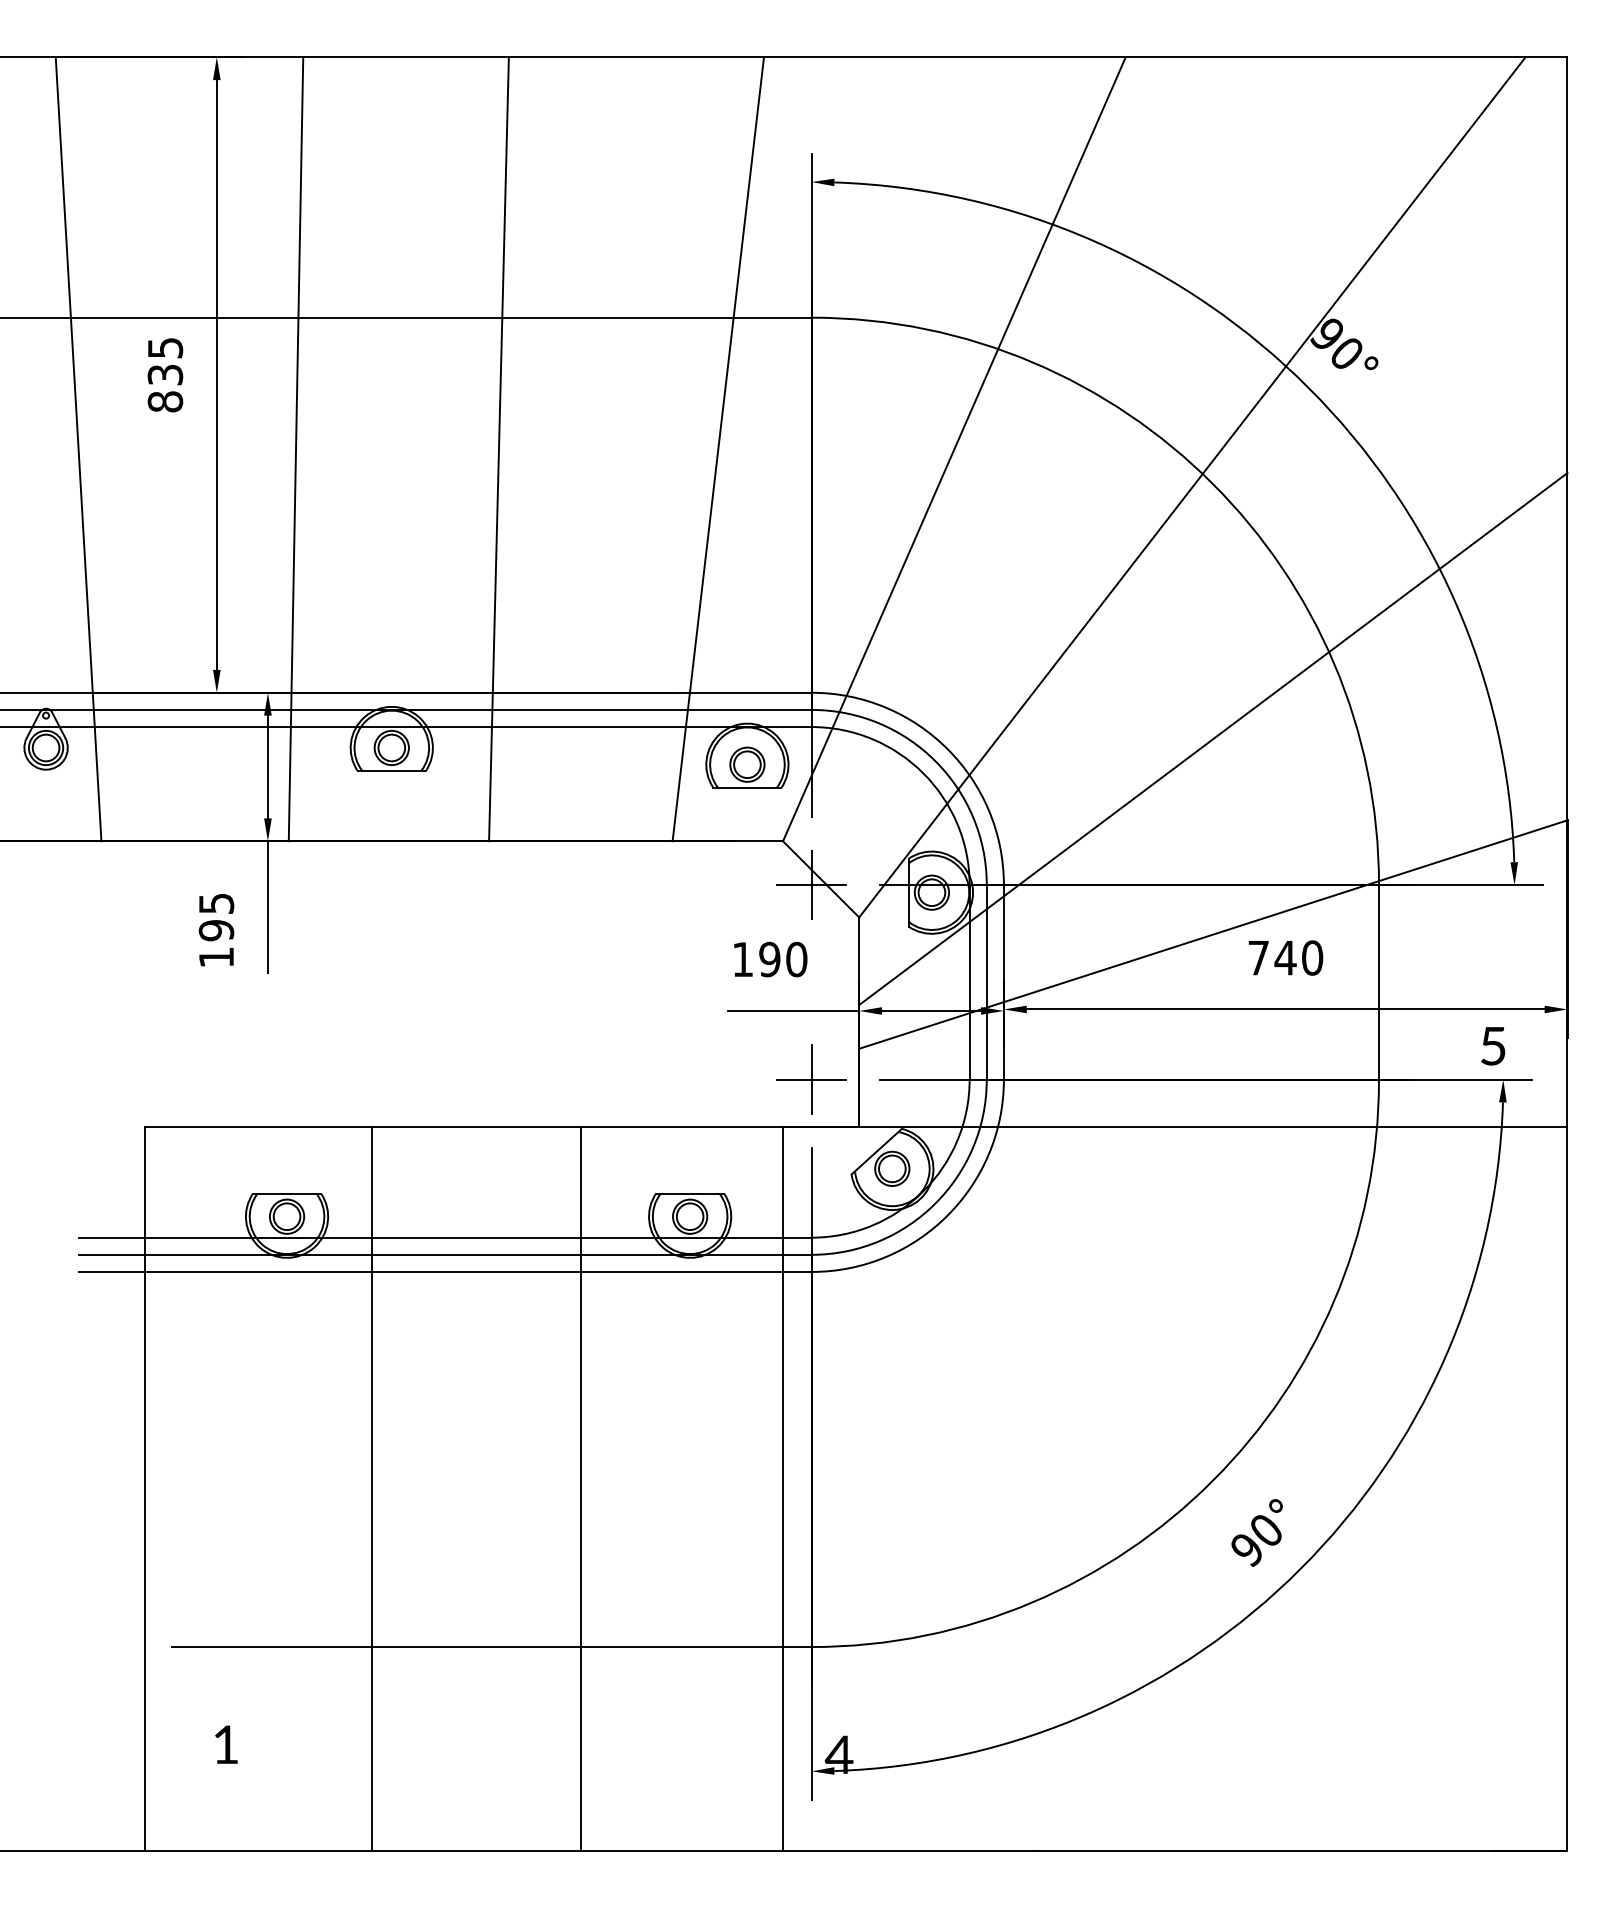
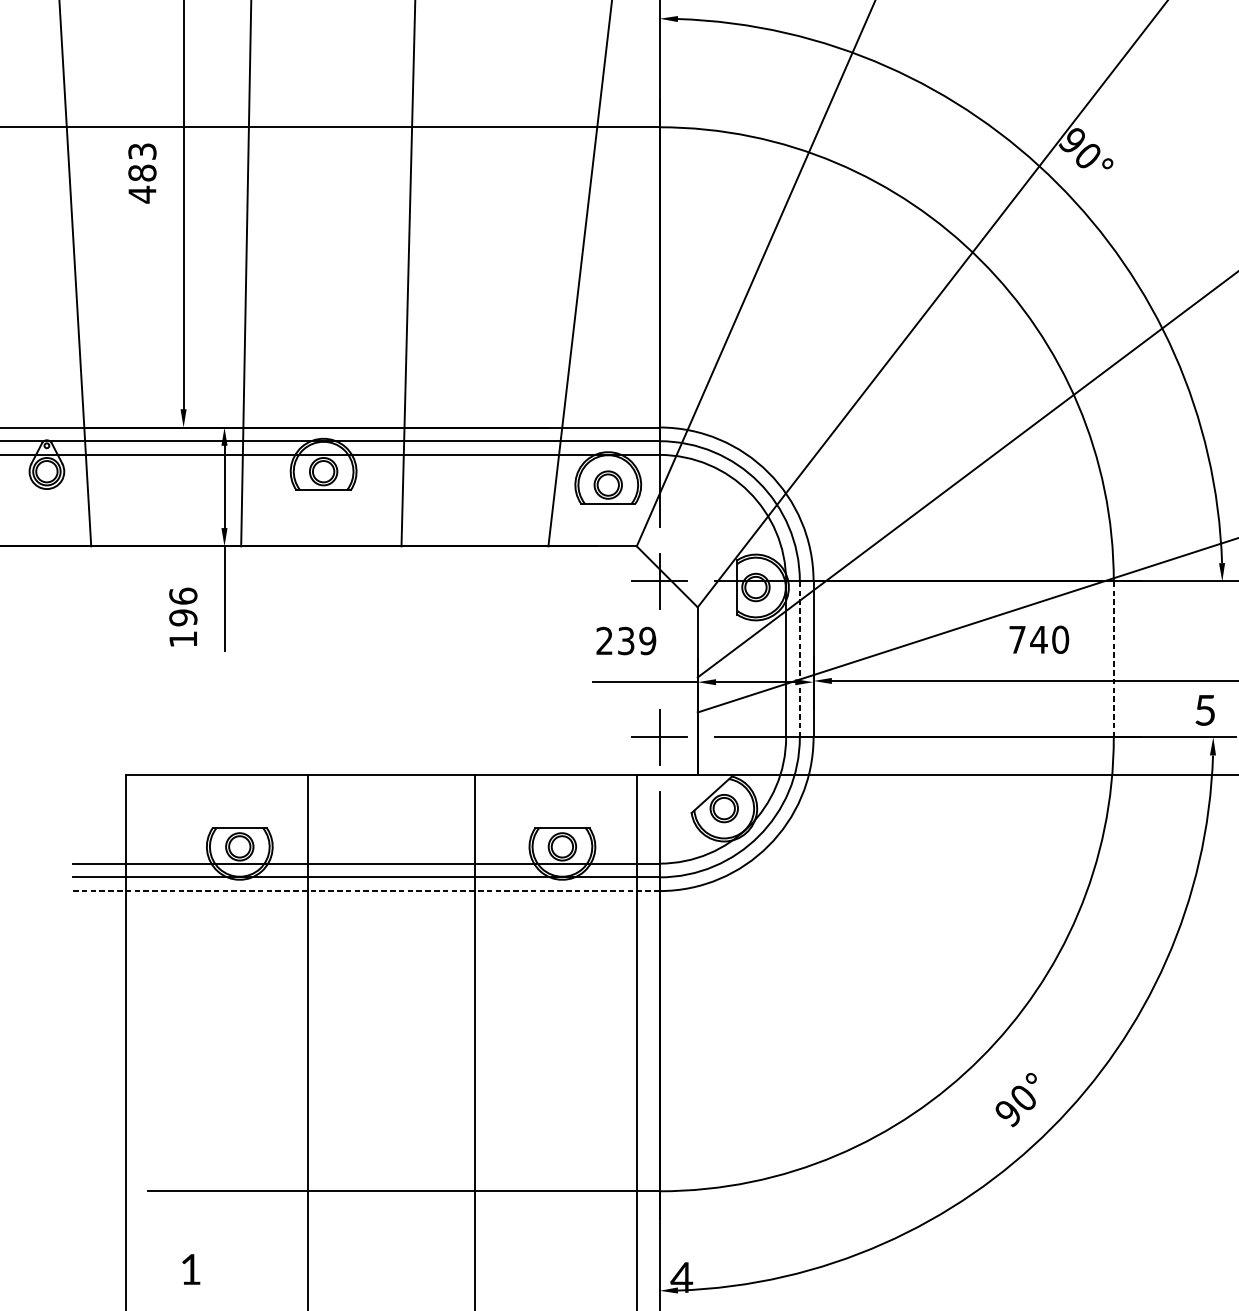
text: (165, 375) -> (142, 173), 835 -> 483
text: (216, 903) -> (183, 596), 195 -> 196
text: (769, 959) -> (625, 640), 190 -> 239
line: (986, 981) -> (799, 658), solid -> dashed
line: (1378, 981) -> (1113, 658), solid -> dashed
line: (445, 1271) -> (366, 890), solid -> dashed

